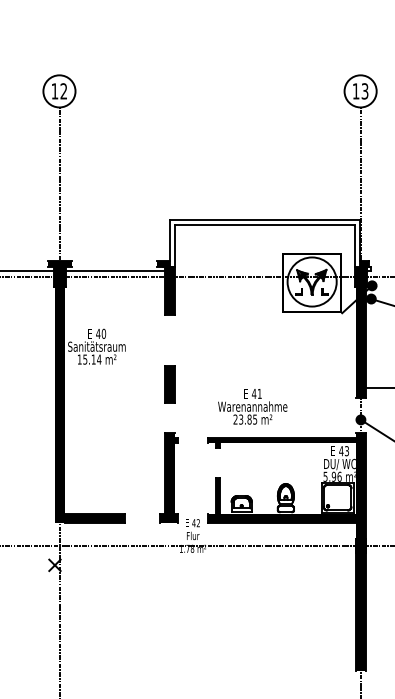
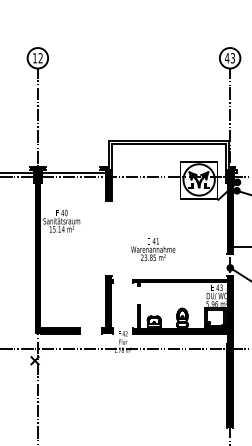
text: (354, 91) -> (226, 58), 13 -> 43
part: (170, 384) -> (108, 245), removed
text: (253, 406) -> (153, 249), moved

